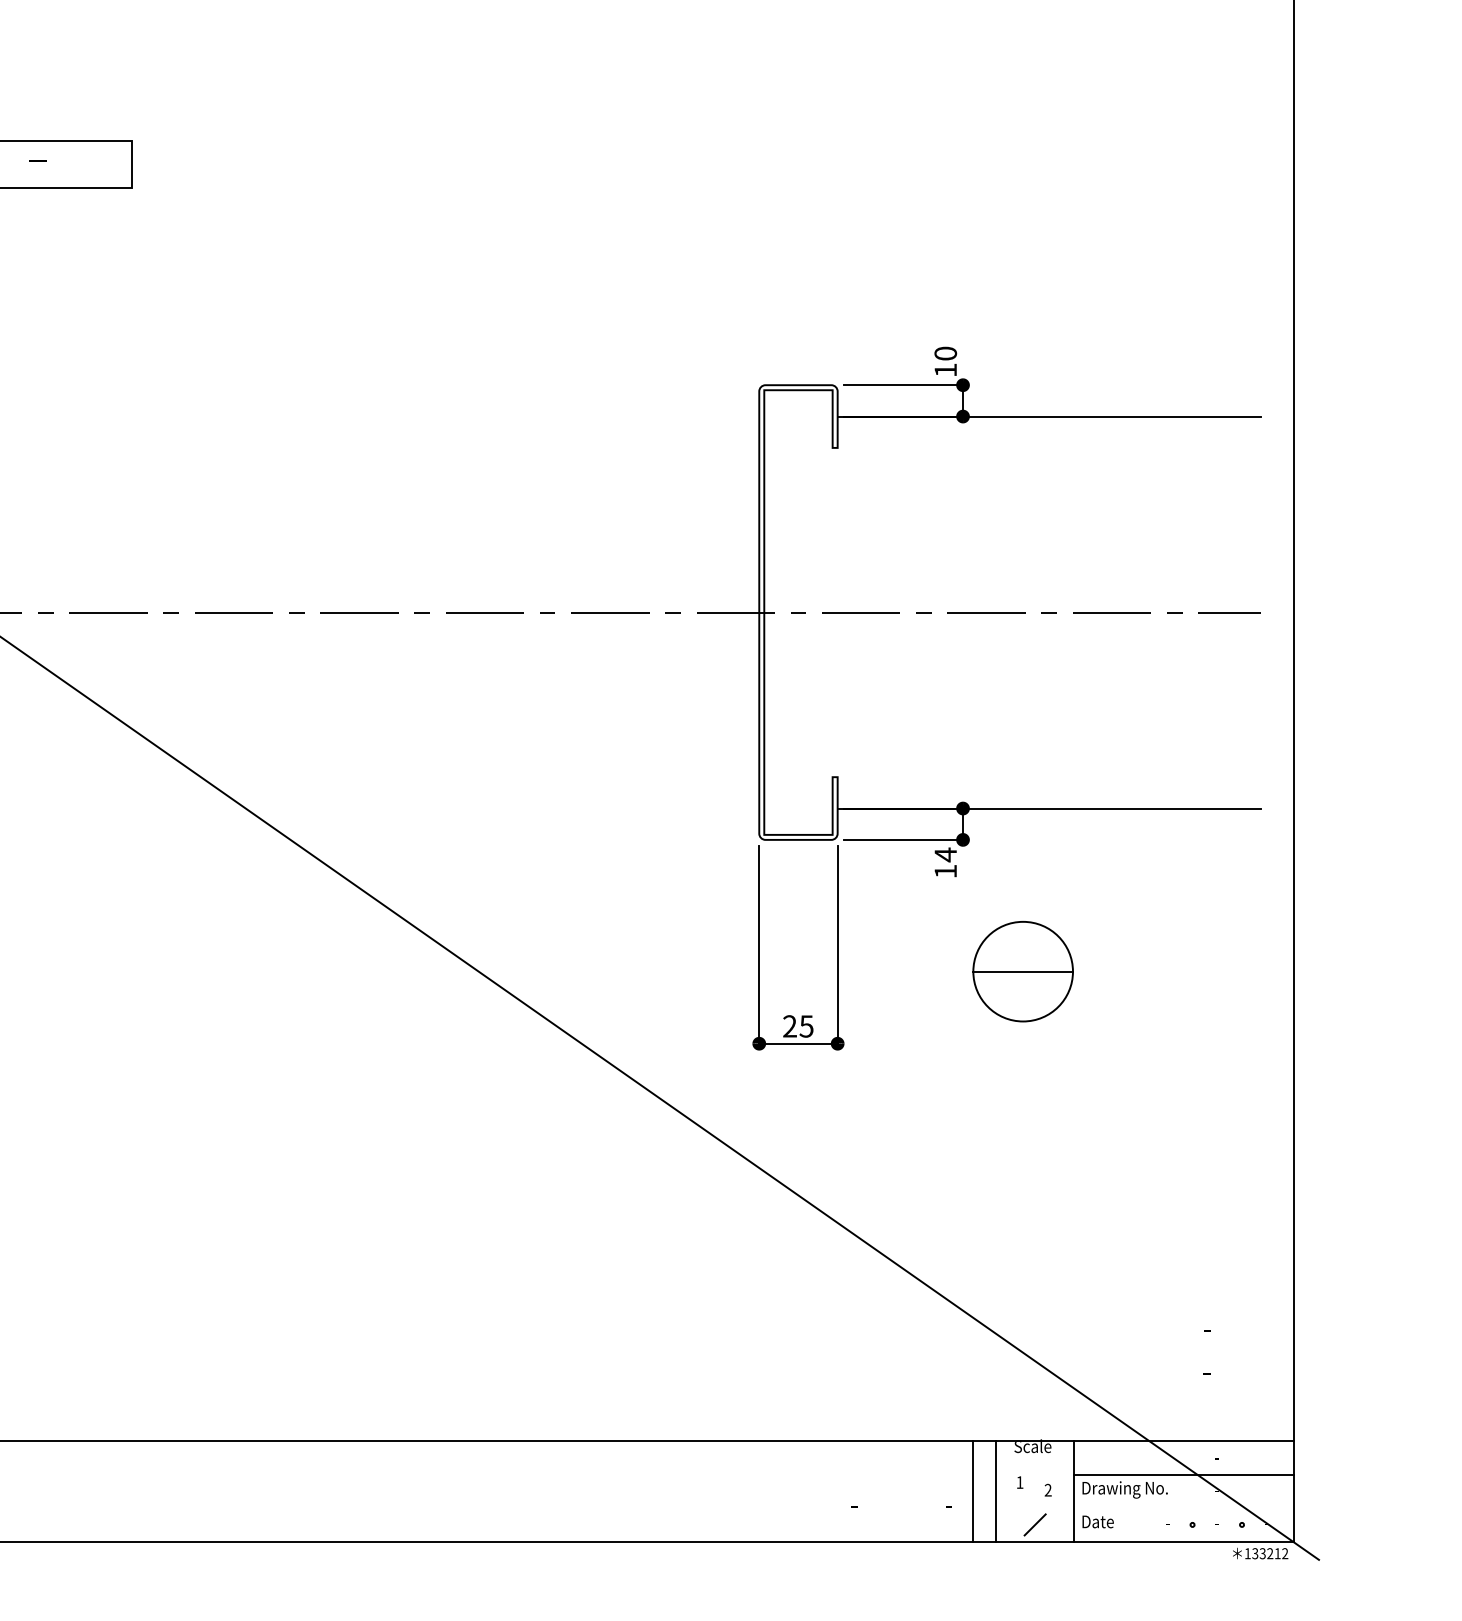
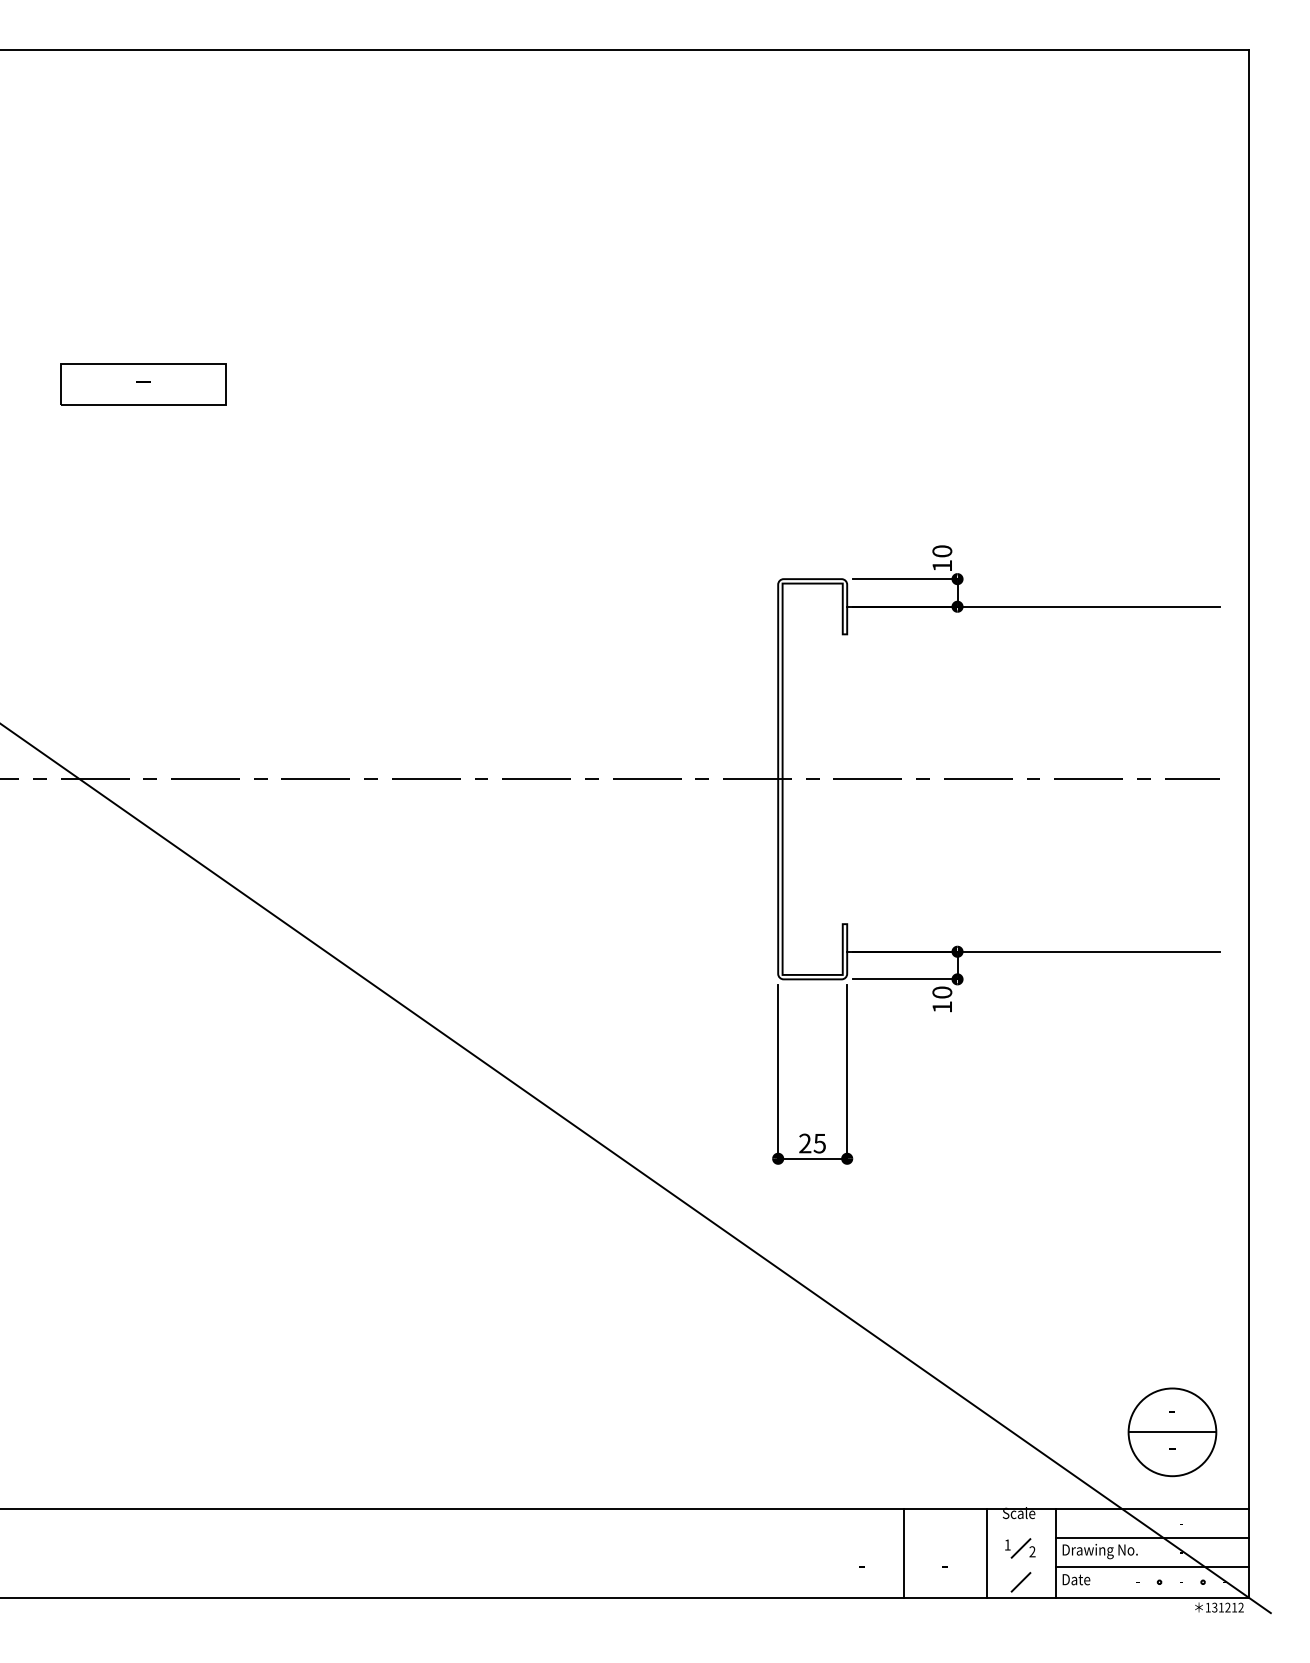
text: (945, 854) -> (942, 992), 14 -> 10
part: (1023, 971) -> (1172, 1432), moved
line: (1034, 1486) -> (1020, 1548), added
line: (973, 1491) -> (903, 1552), moved
line: (1183, 1508) -> (1151, 1567), added
text: (1261, 1553) -> (1220, 1607), 133212 -> 131212

